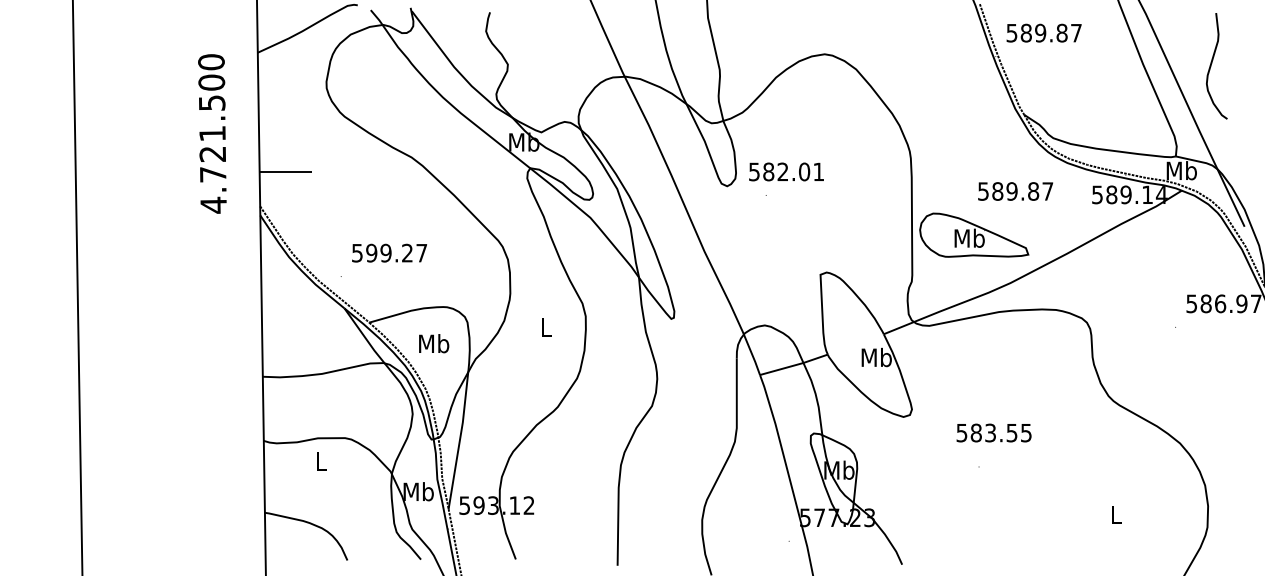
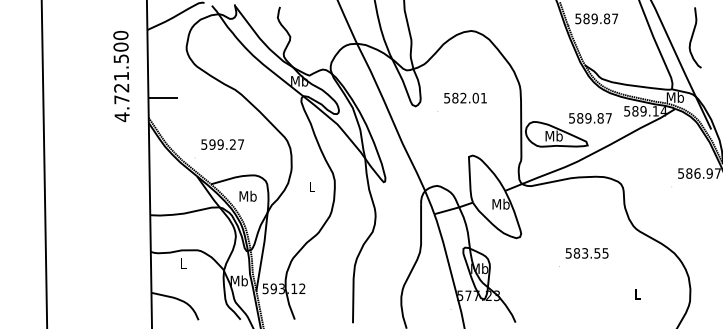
text: (786, 170) -> (465, 97), moved
text: (1015, 191) -> (590, 118), moved
text: (993, 433) -> (586, 253), moved

